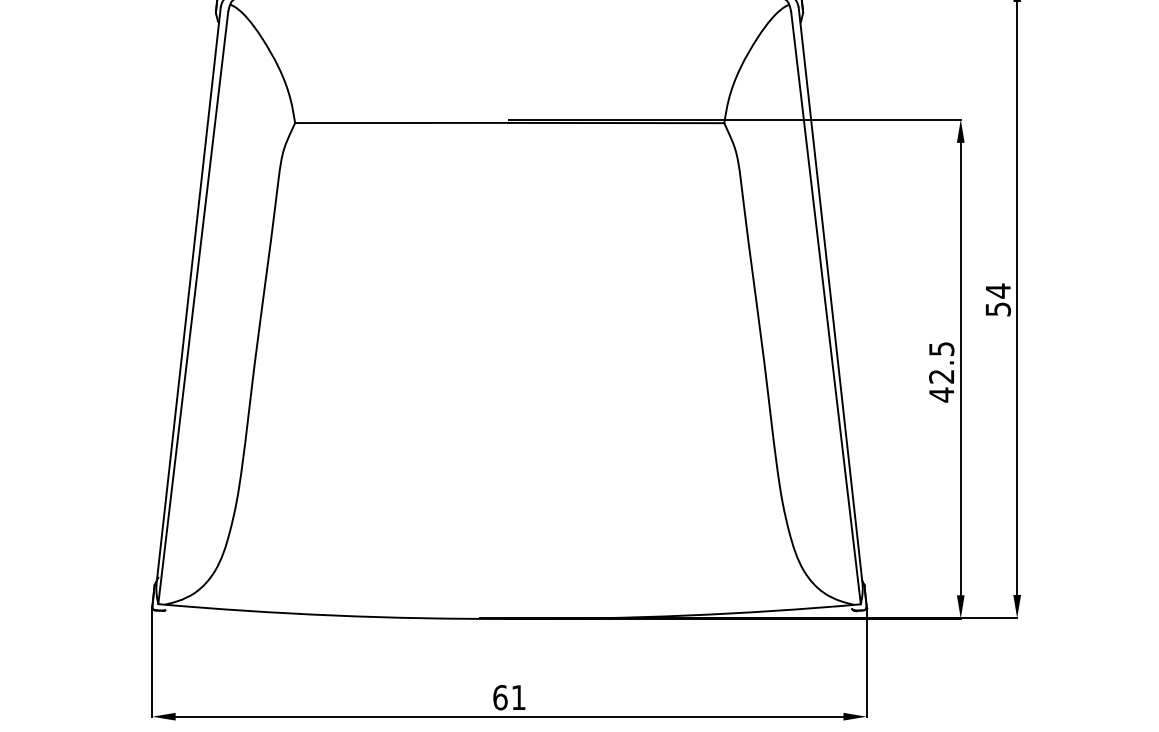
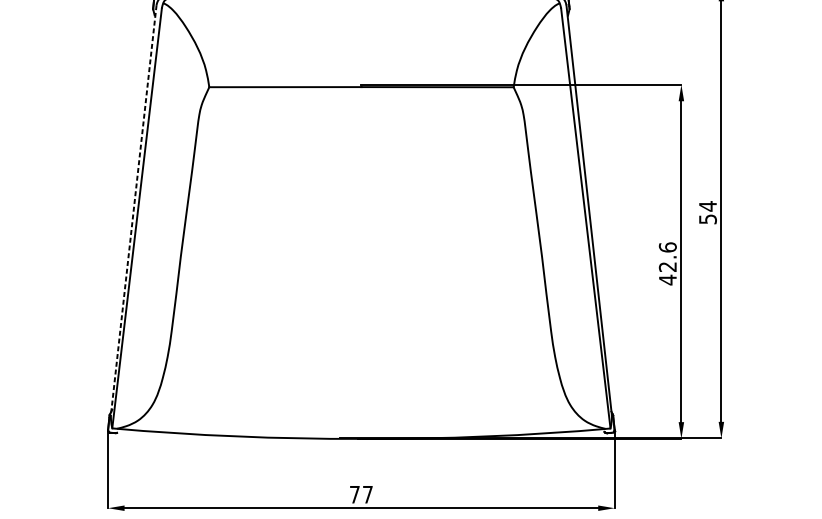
line: (188, 296) -> (133, 210), solid -> dashed
text: (941, 348) -> (667, 247), 42.5 -> 42.6
text: (509, 697) -> (361, 494), 61 -> 77

